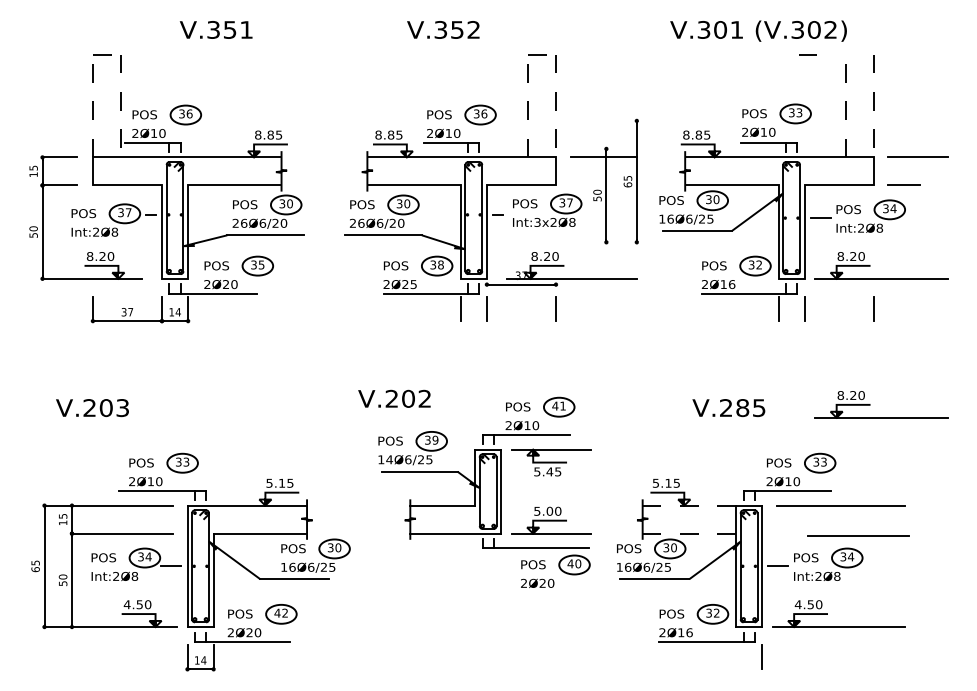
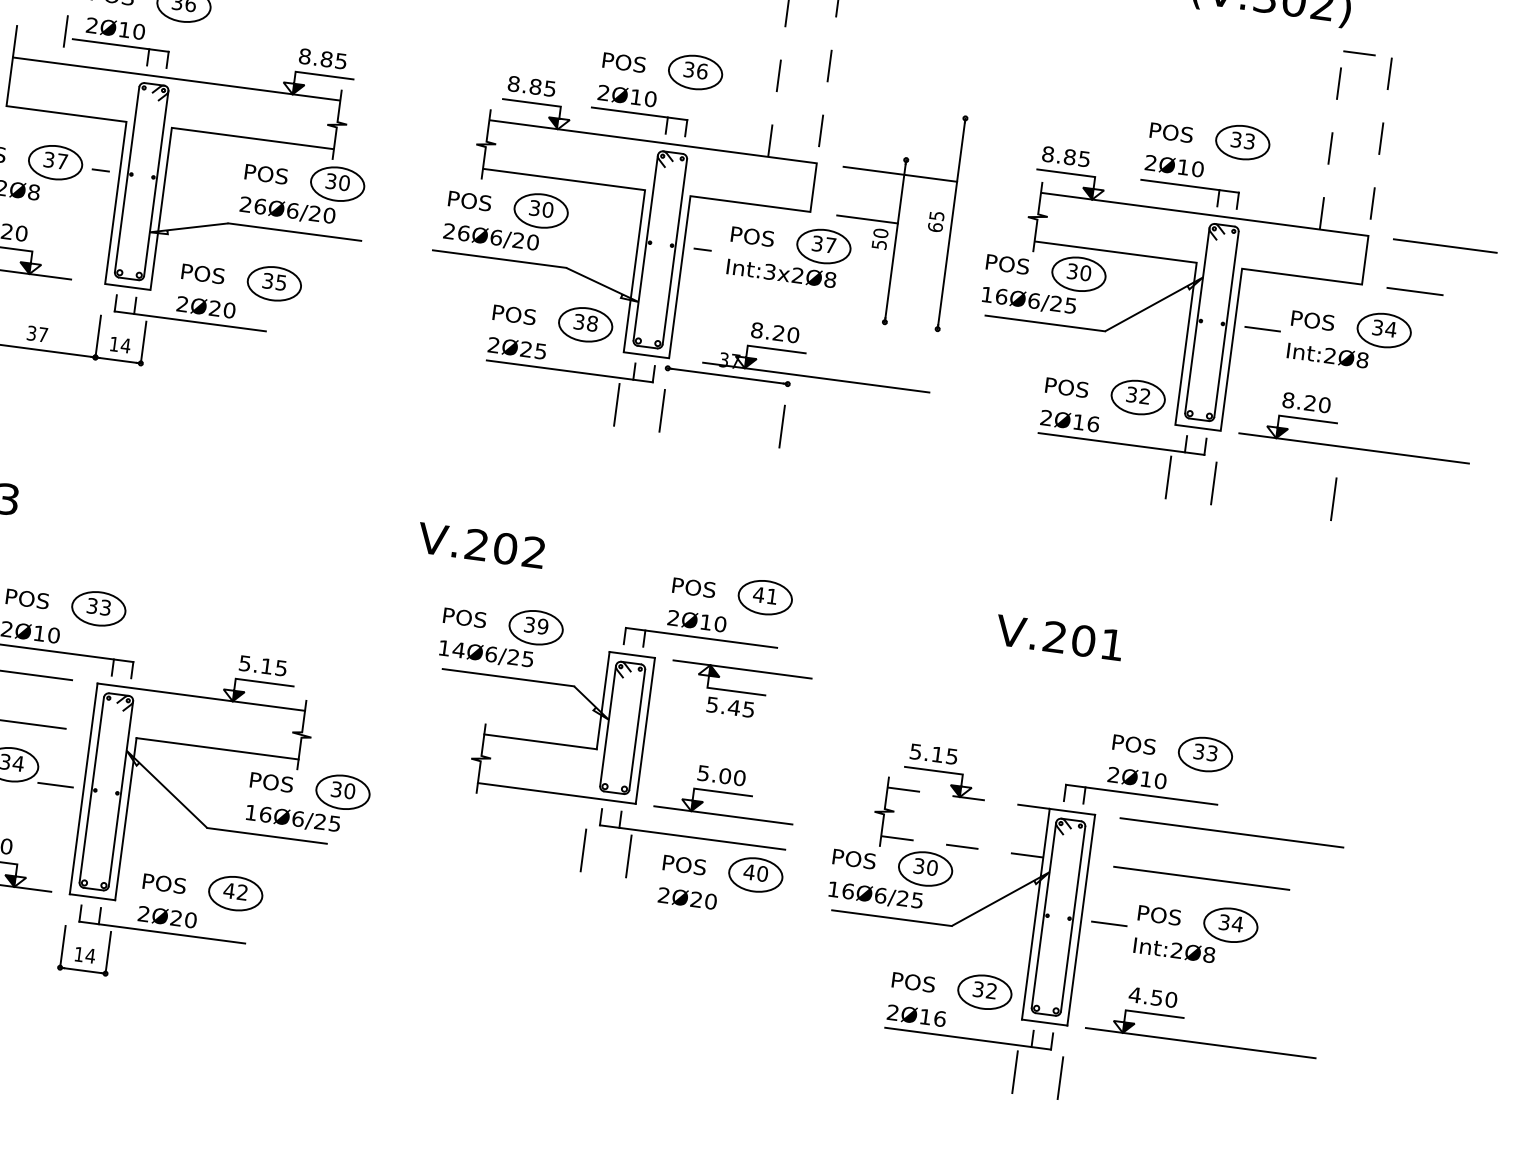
line: (807, 54) -> (1358, 52), moved
line: (588, 185) -> (866, 219), added
part: (870, 404) -> (1306, 664), removed
text: (750, 408) -> (1097, 643), V.285 -> V.201
line: (858, 535) -> (1202, 878), moved
line: (475, 563) -> (584, 849), added
line: (501, 563) -> (629, 855), added
line: (736, 657) -> (1015, 1072), added

